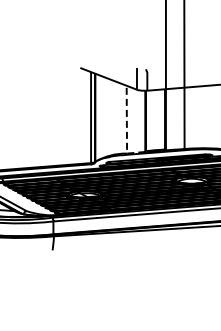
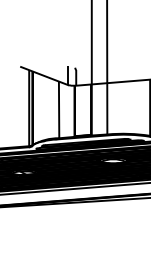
line: (126, 129) -> (58, 118), dashed -> solid

